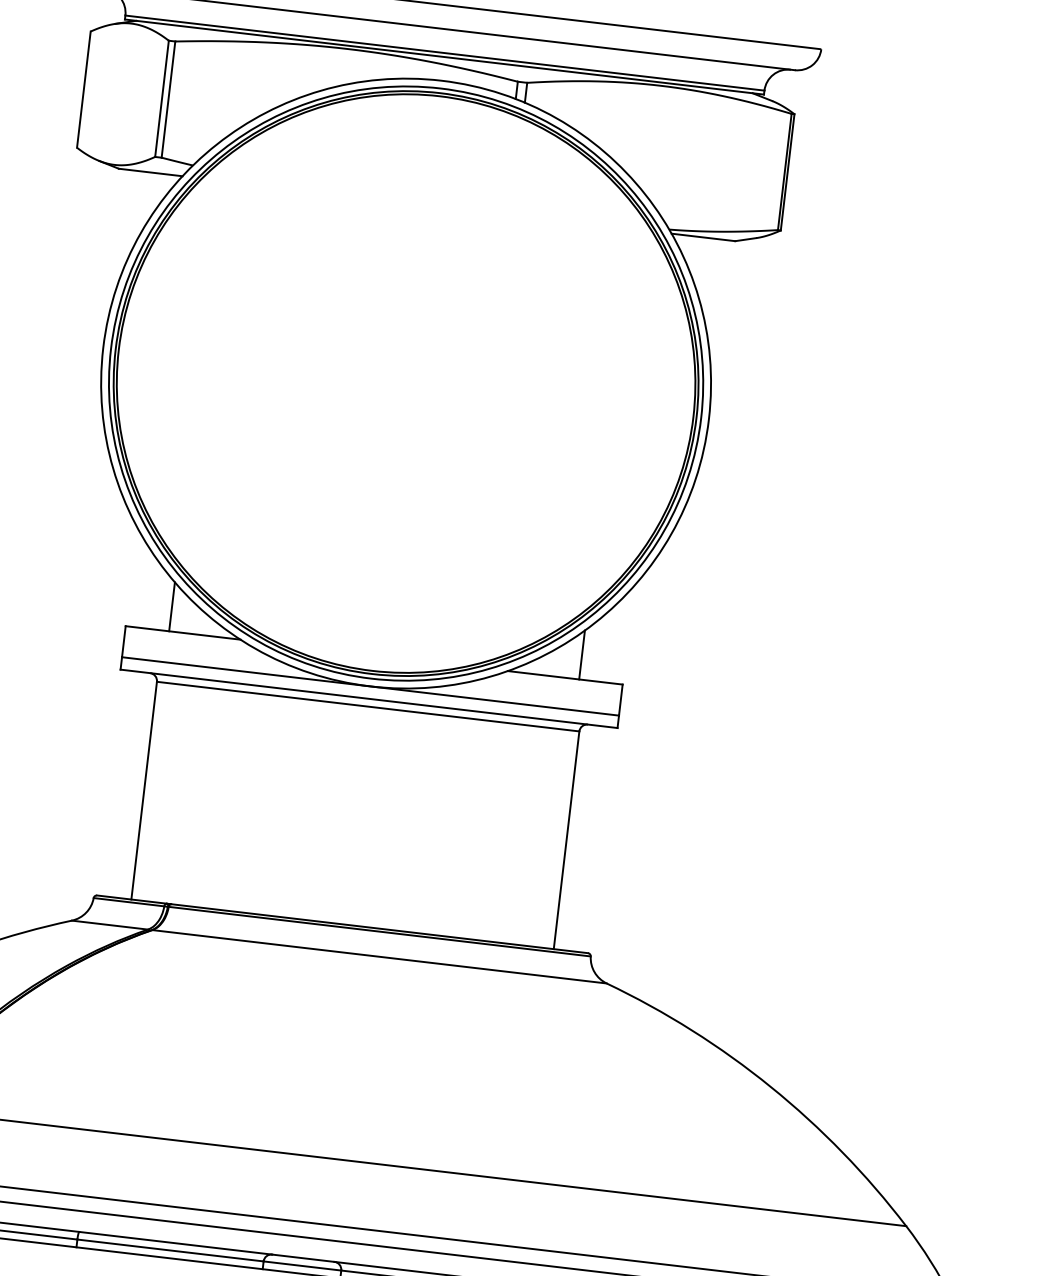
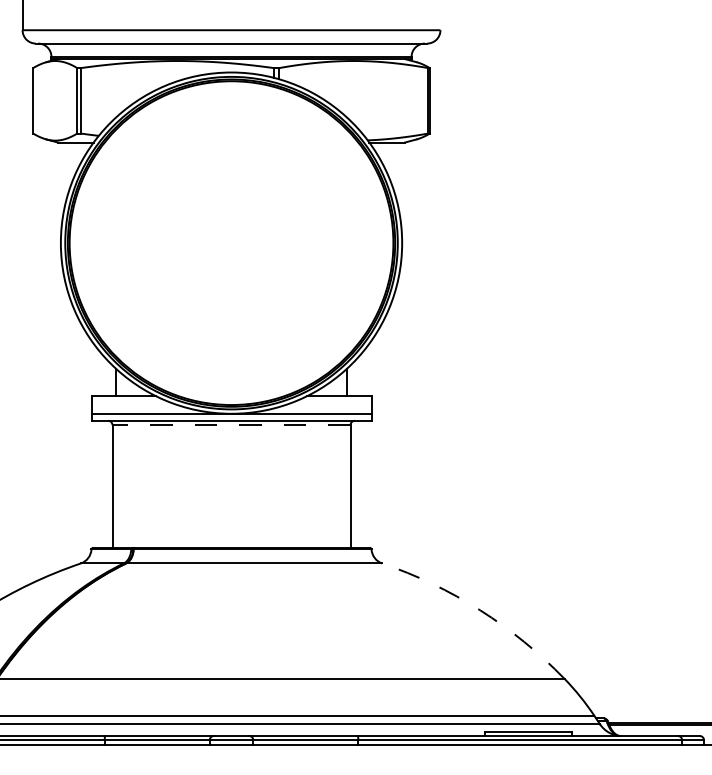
line: (368, 707) -> (231, 425), solid -> dashed
arc: (771, 1087) -> (480, 610), solid -> dashed

